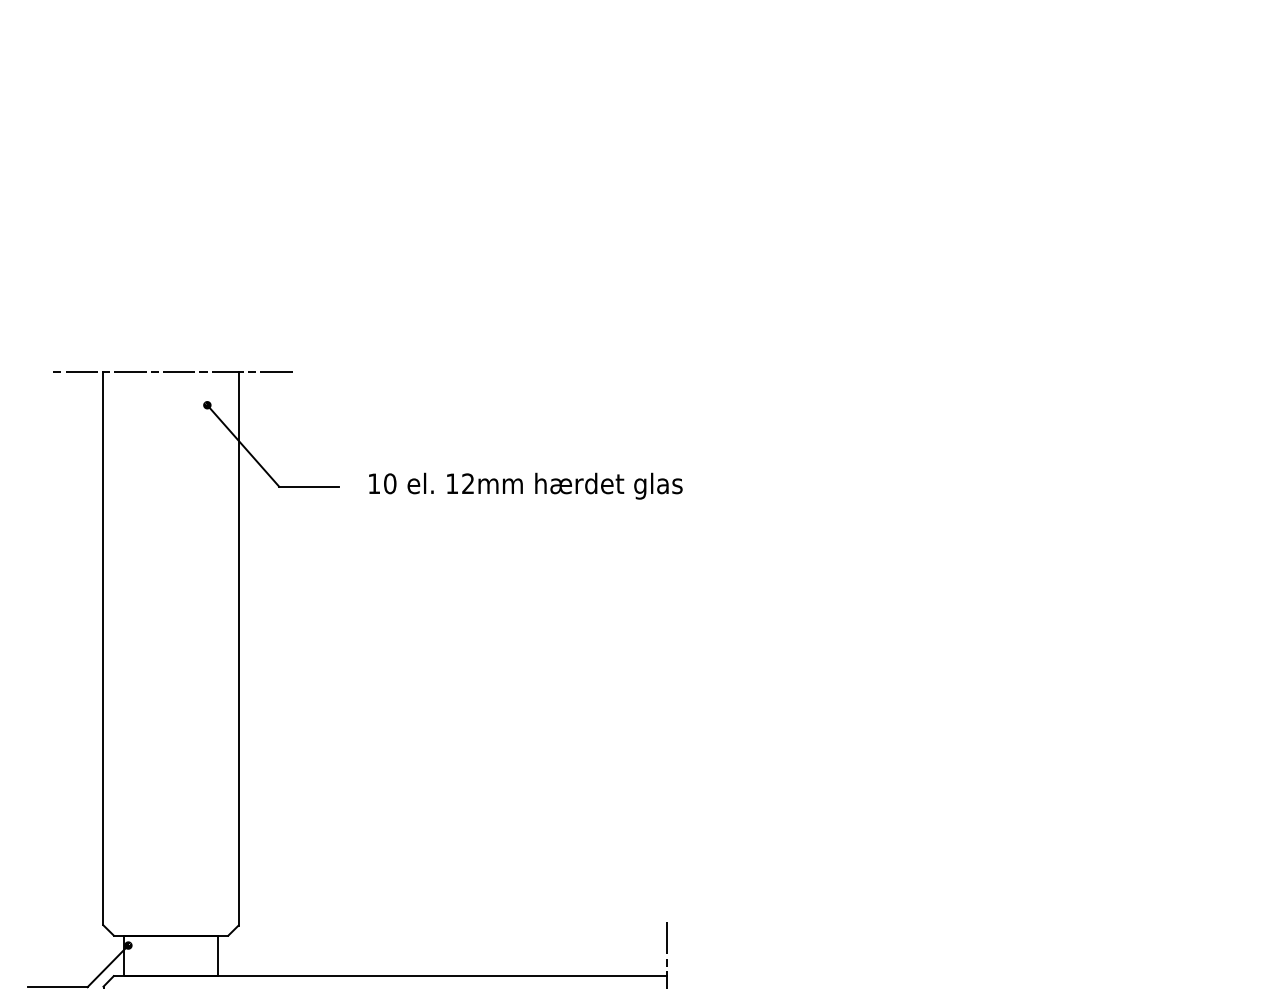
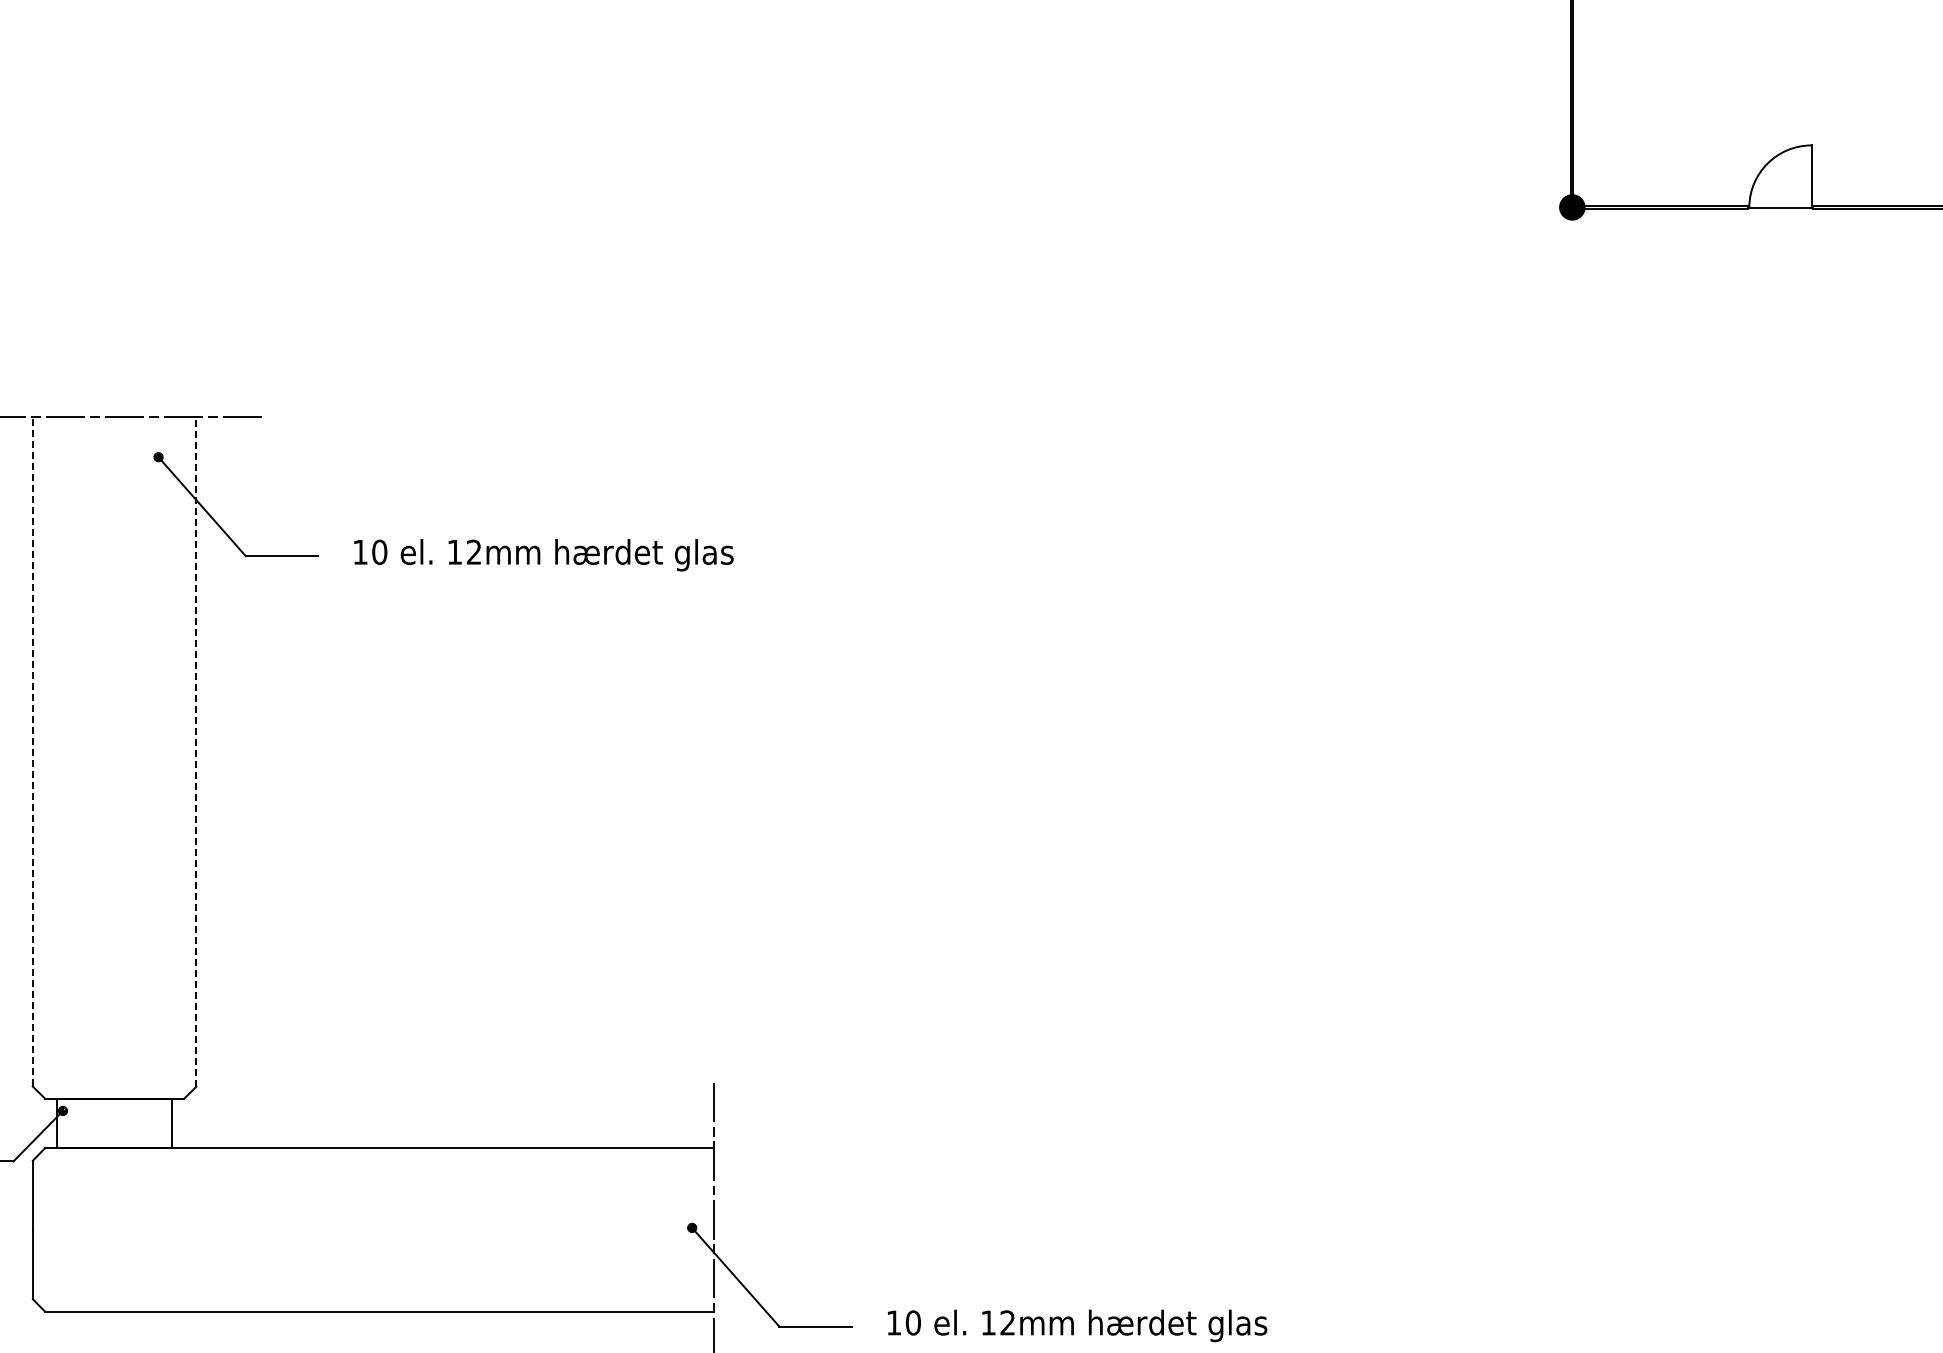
line: (103, 648) -> (32, 751), solid -> dashed
line: (238, 649) -> (196, 752), solid -> dashed

